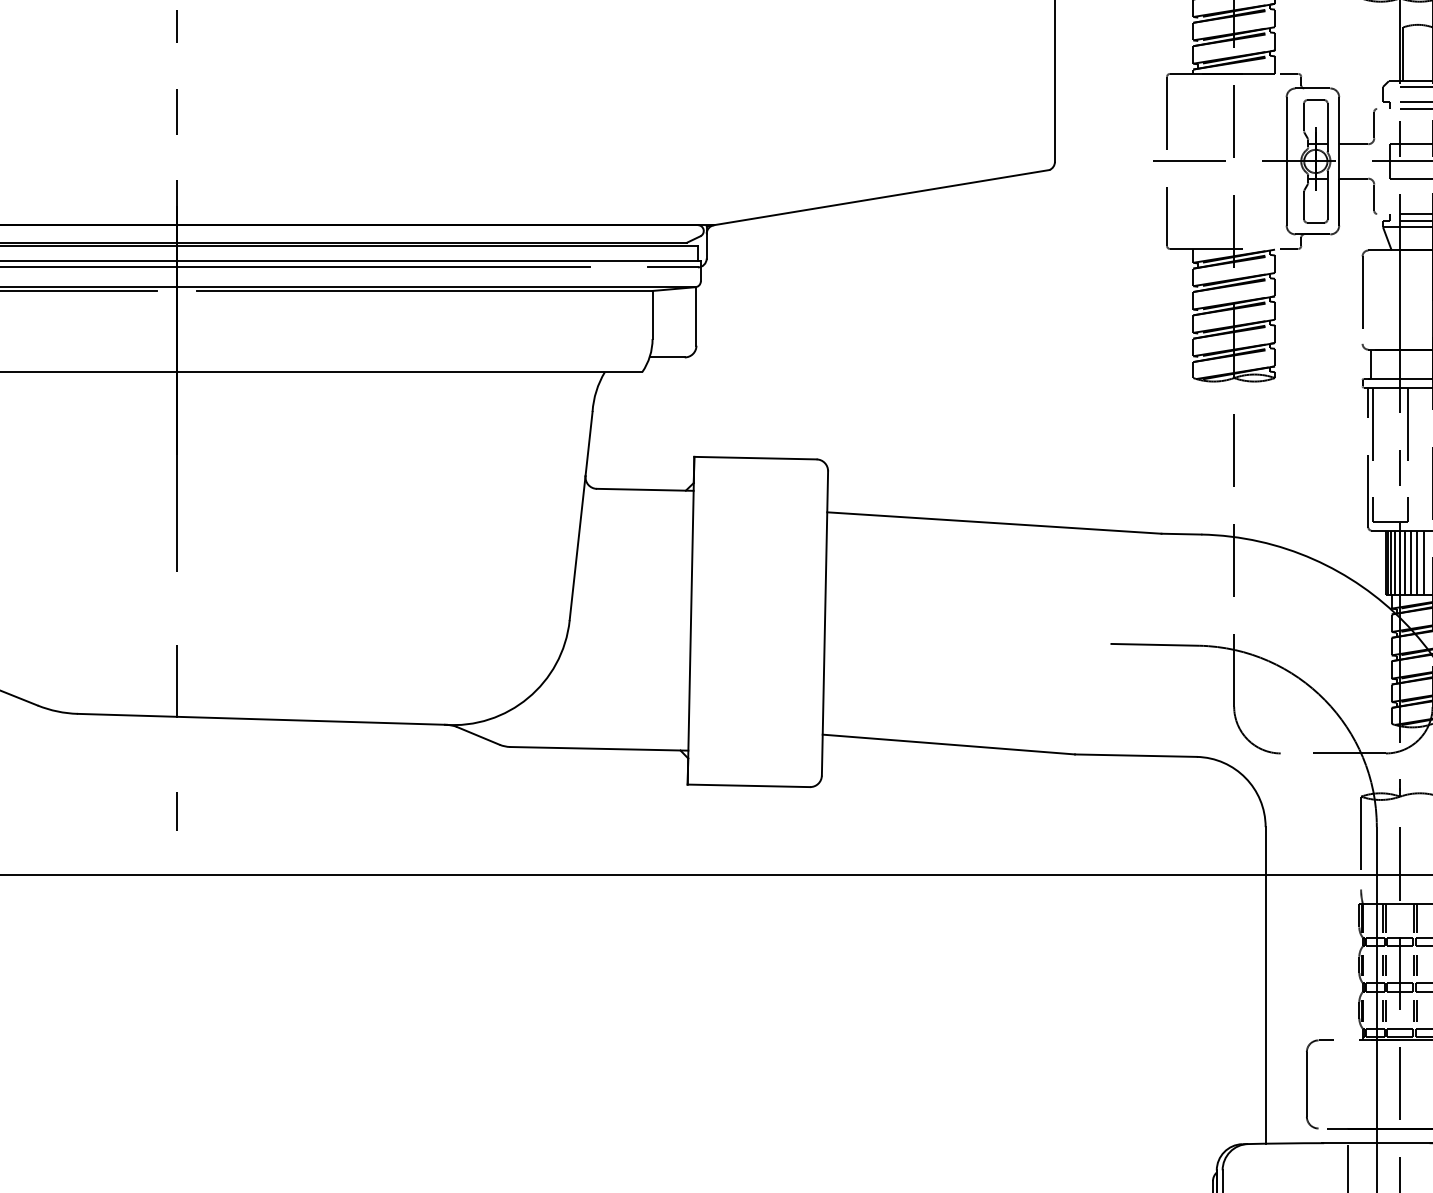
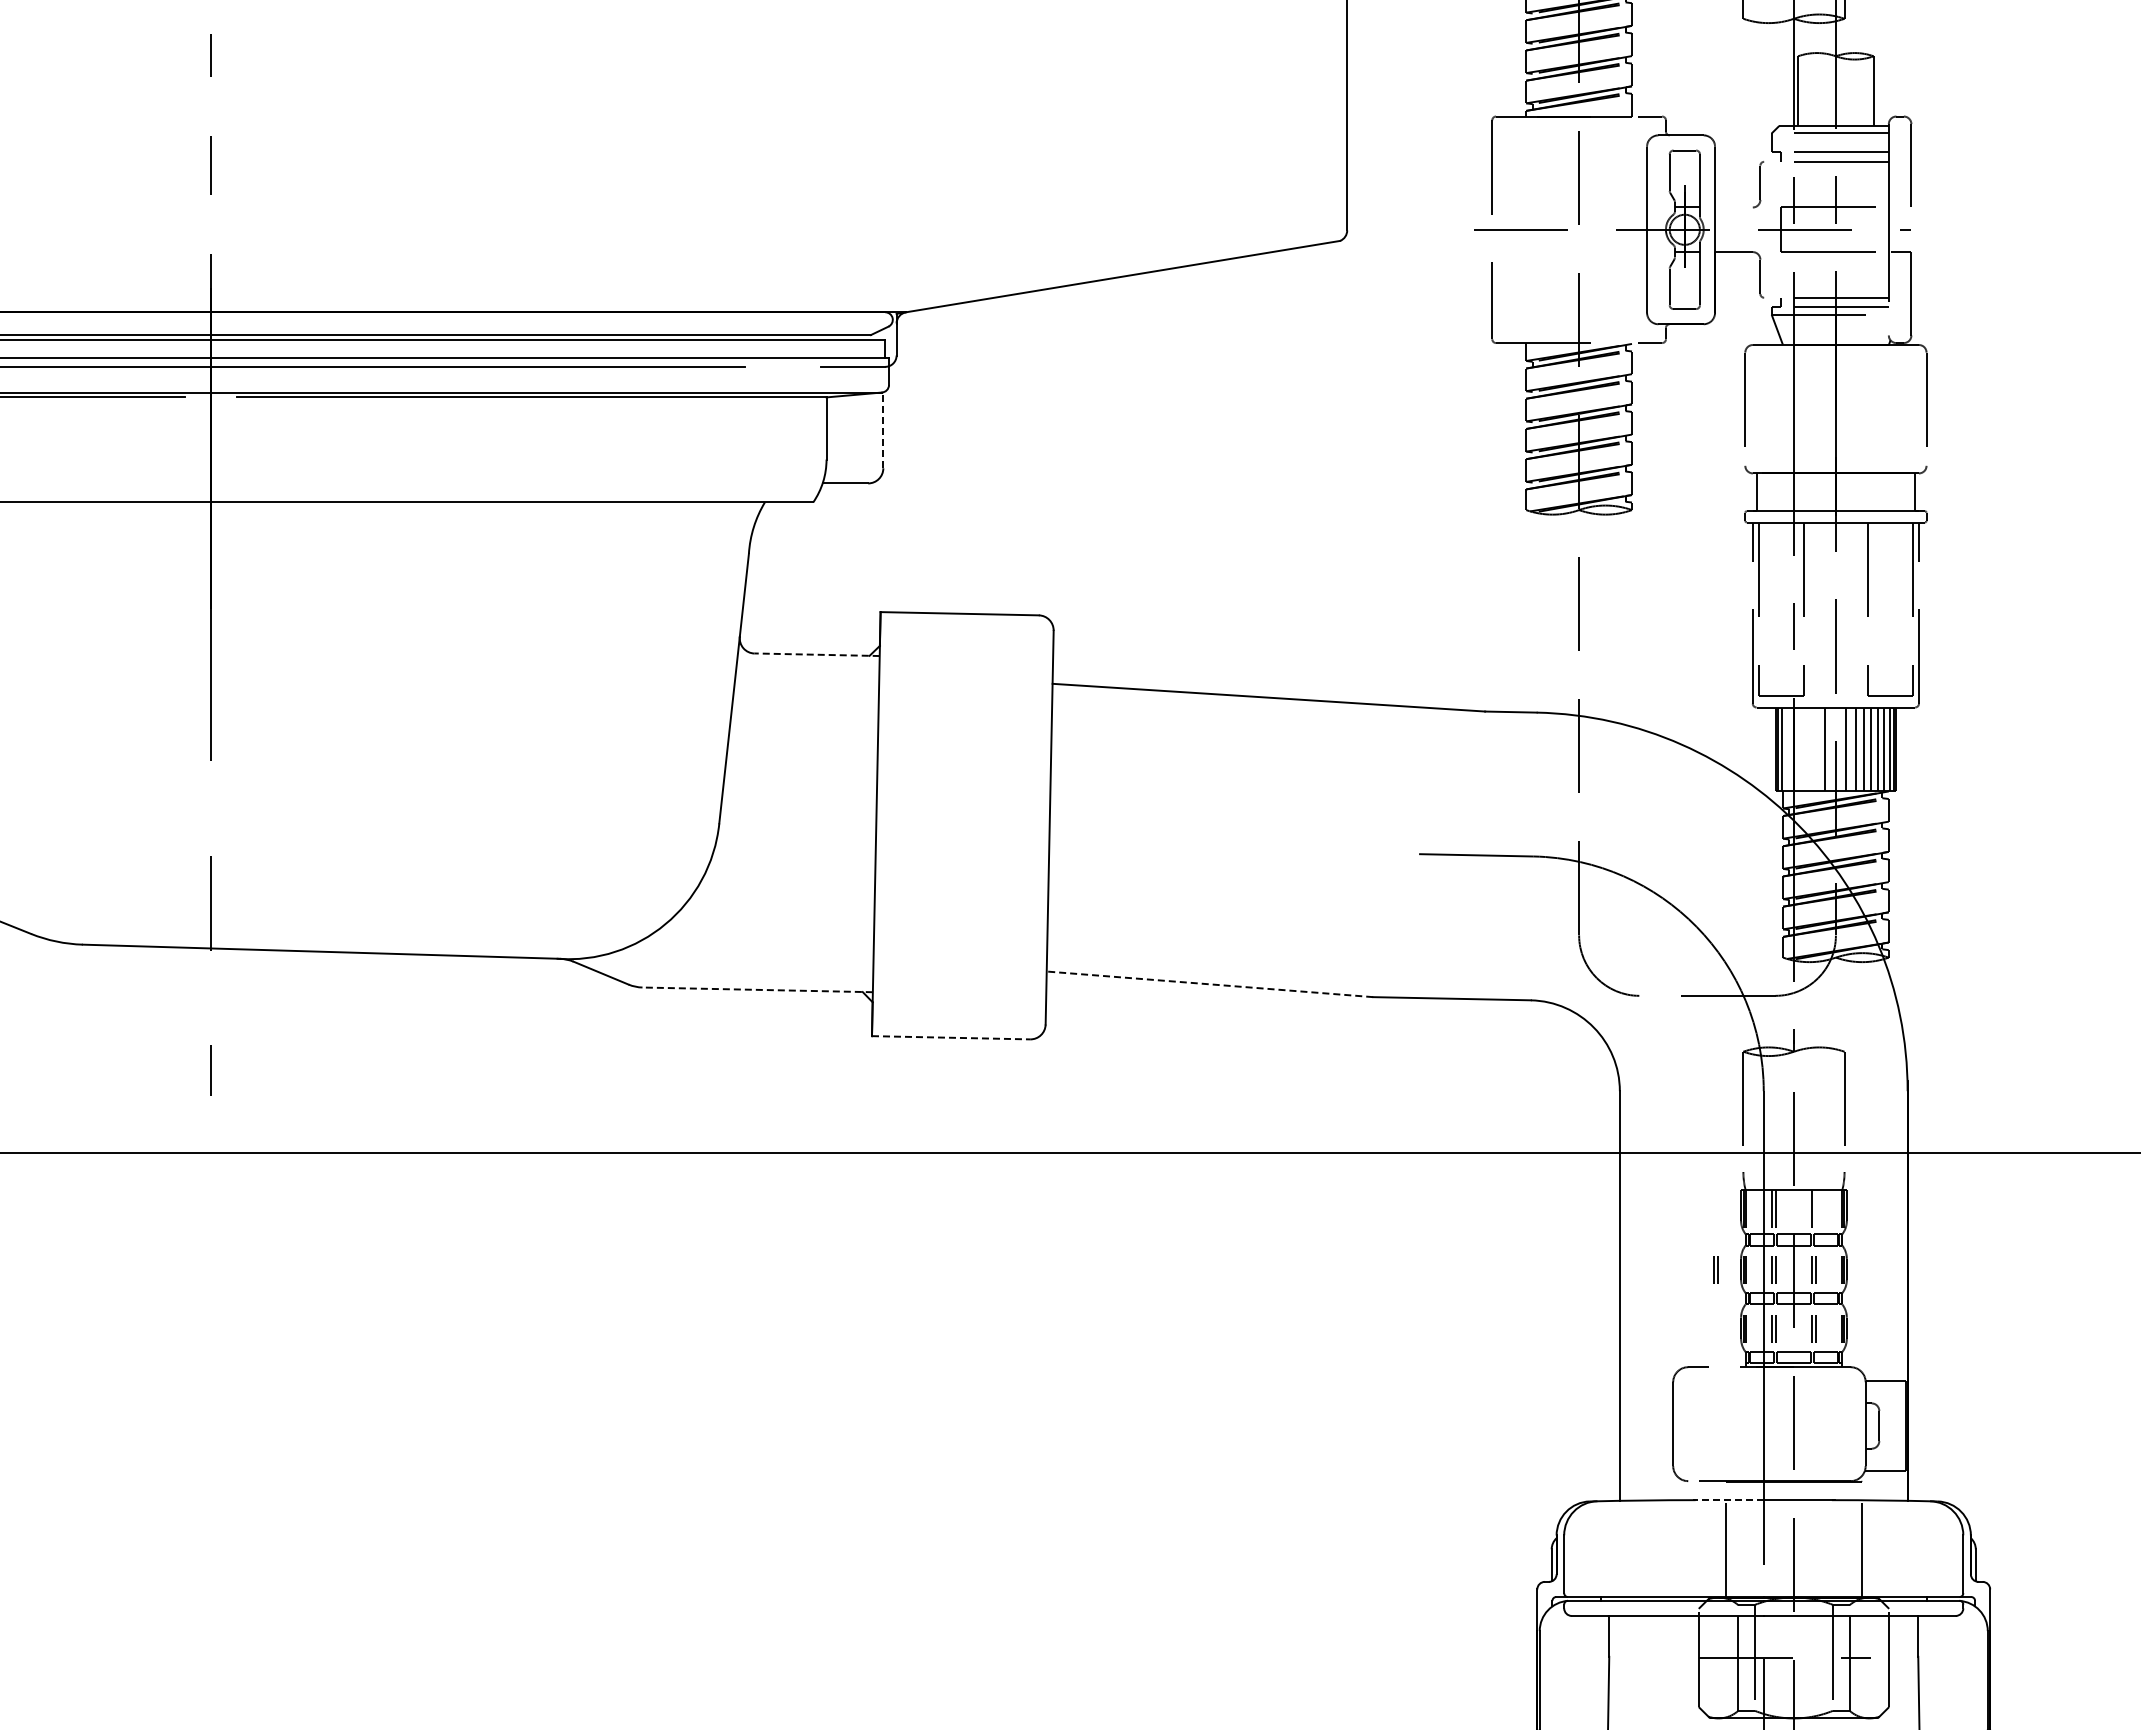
line: (1353, 144) -> (1733, 207), removed
line: (696, 316) -> (883, 430), solid -> dashed
line: (645, 489) -> (817, 654), solid -> dashed
line: (1395, 562) -> (1787, 748), removed
line: (1405, 562) -> (1800, 748), removed
line: (1410, 562) -> (1807, 748), removed
line: (1417, 562) -> (1816, 748), removed
line: (948, 744) -> (1209, 984), solid -> dashed
line: (599, 748) -> (757, 989), solid -> dashed
line: (749, 785) -> (951, 1037), solid -> dashed
line: (1416, 917) -> (1815, 1208), removed
part: (1339, 964) -> (1715, 1269), added
line: (1348, 1143) -> (1727, 1500), solid -> dashed

